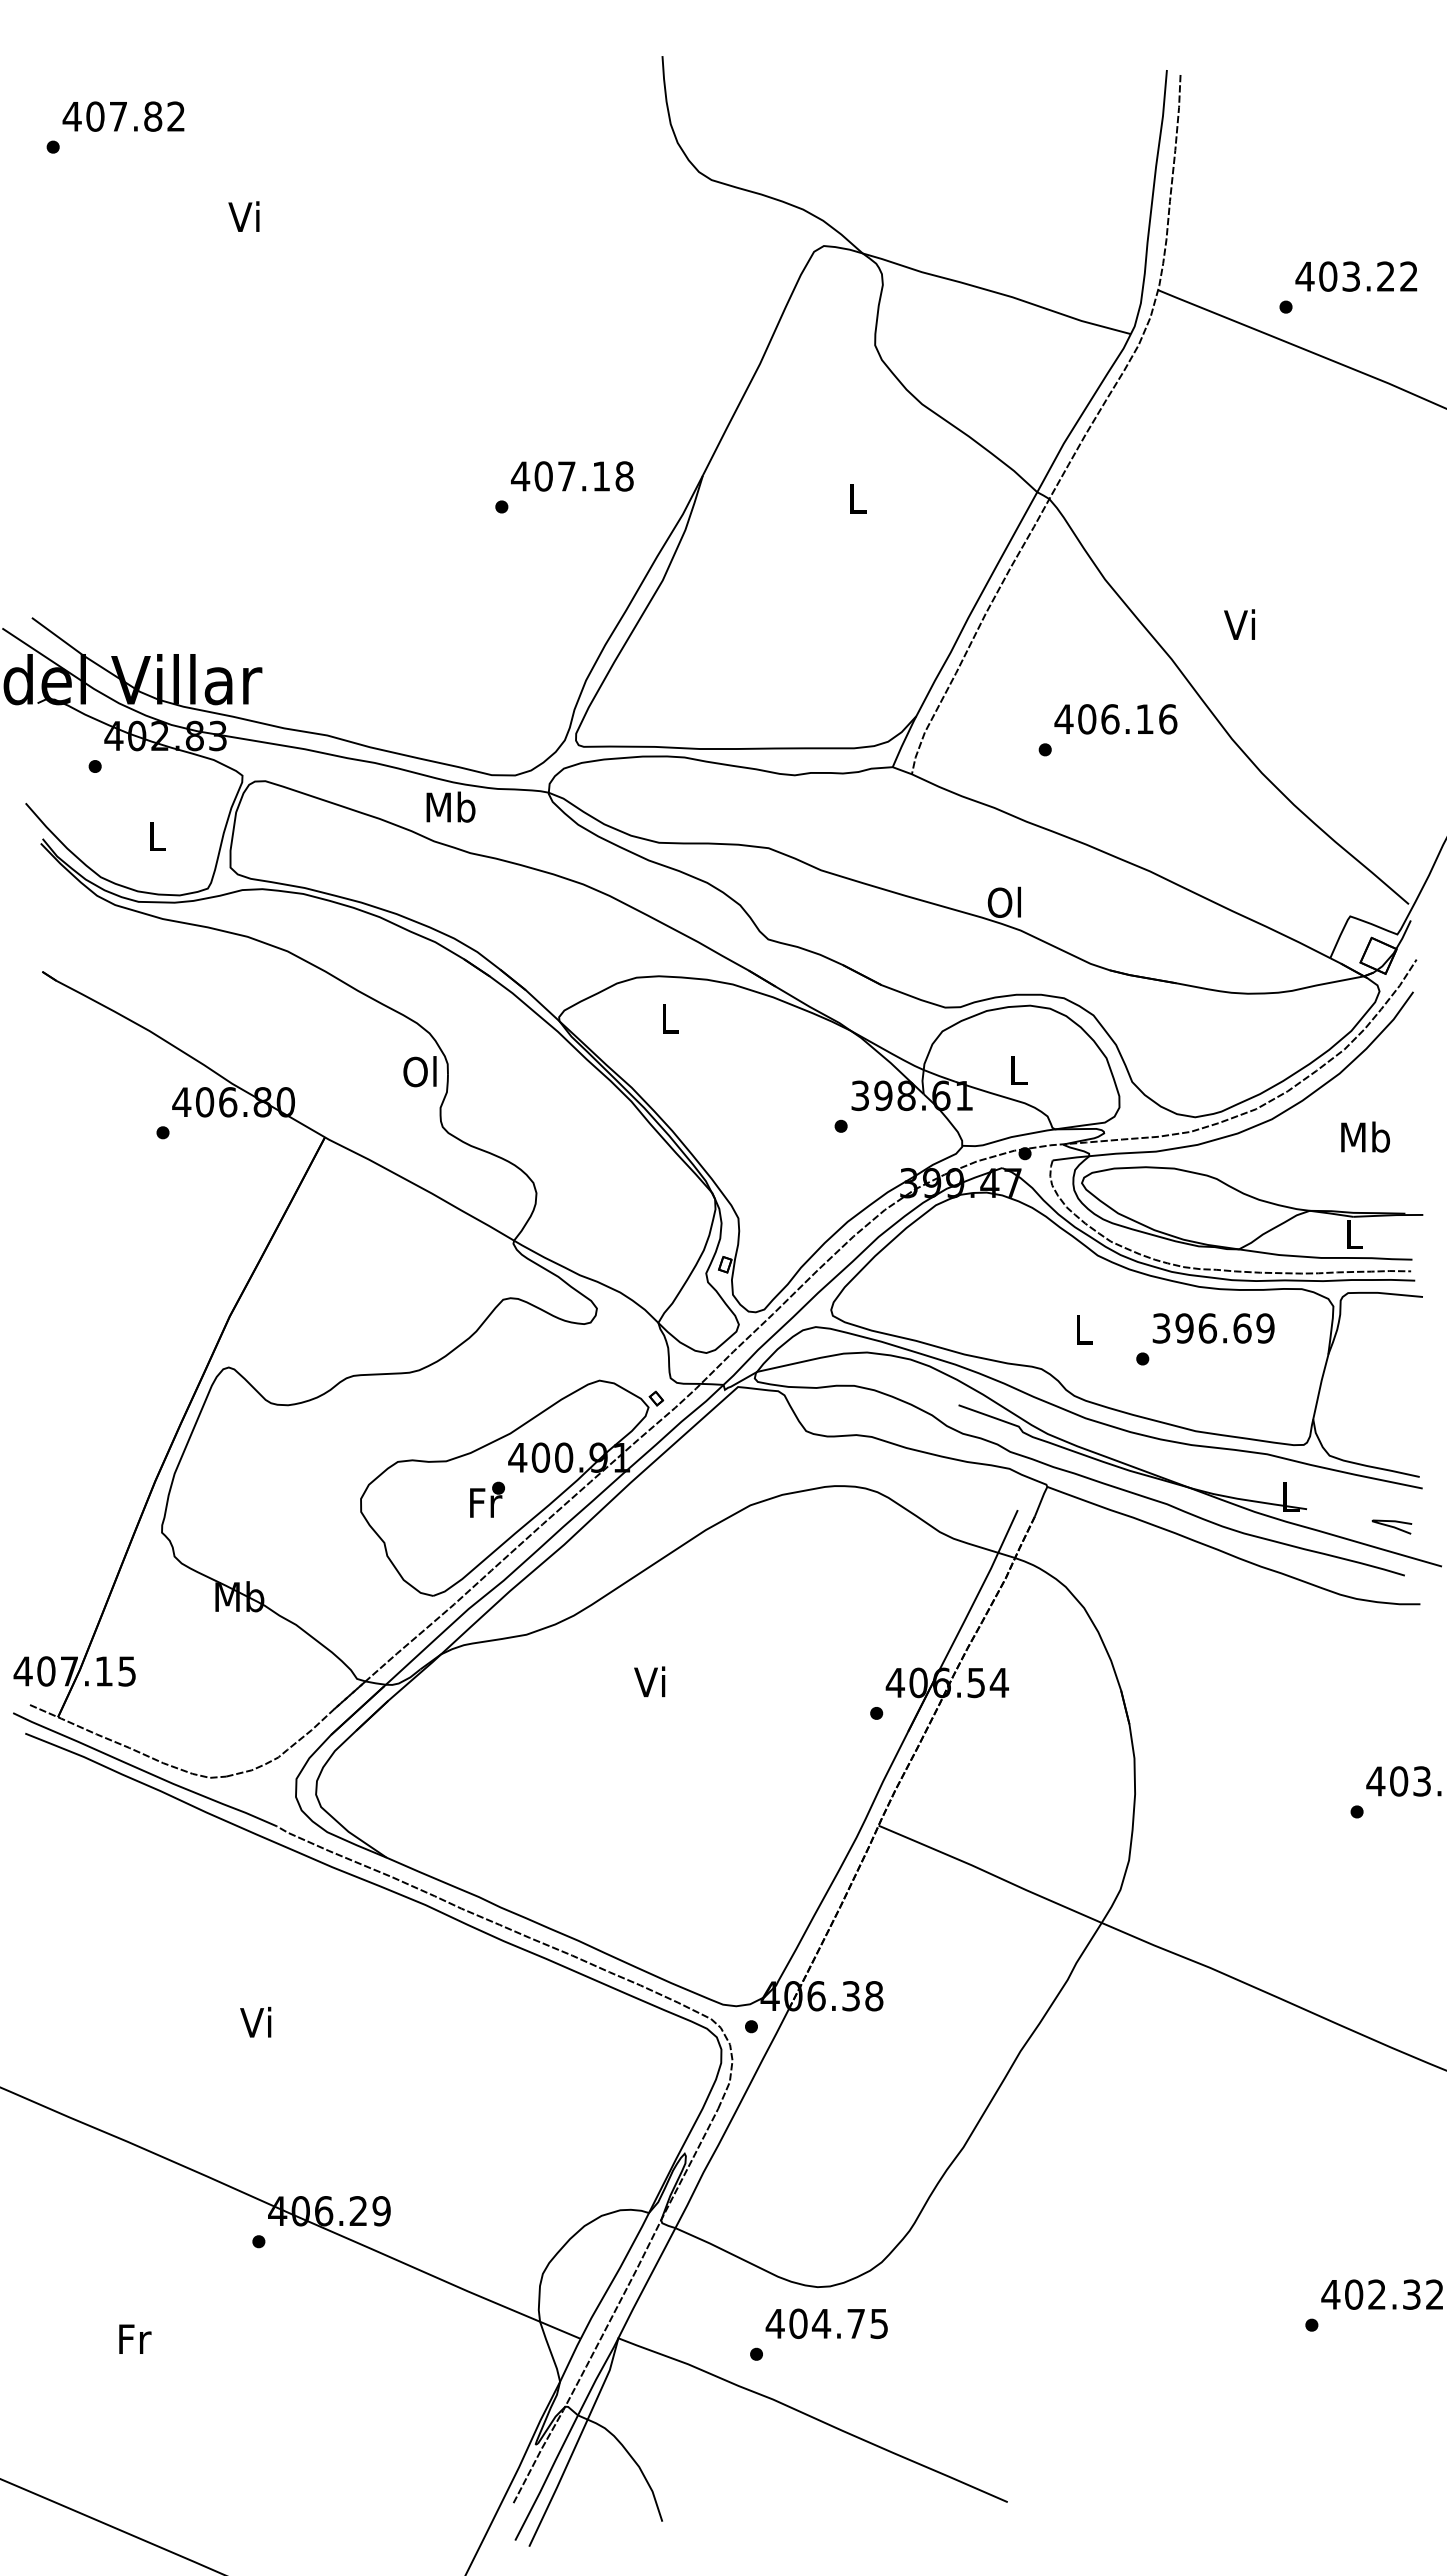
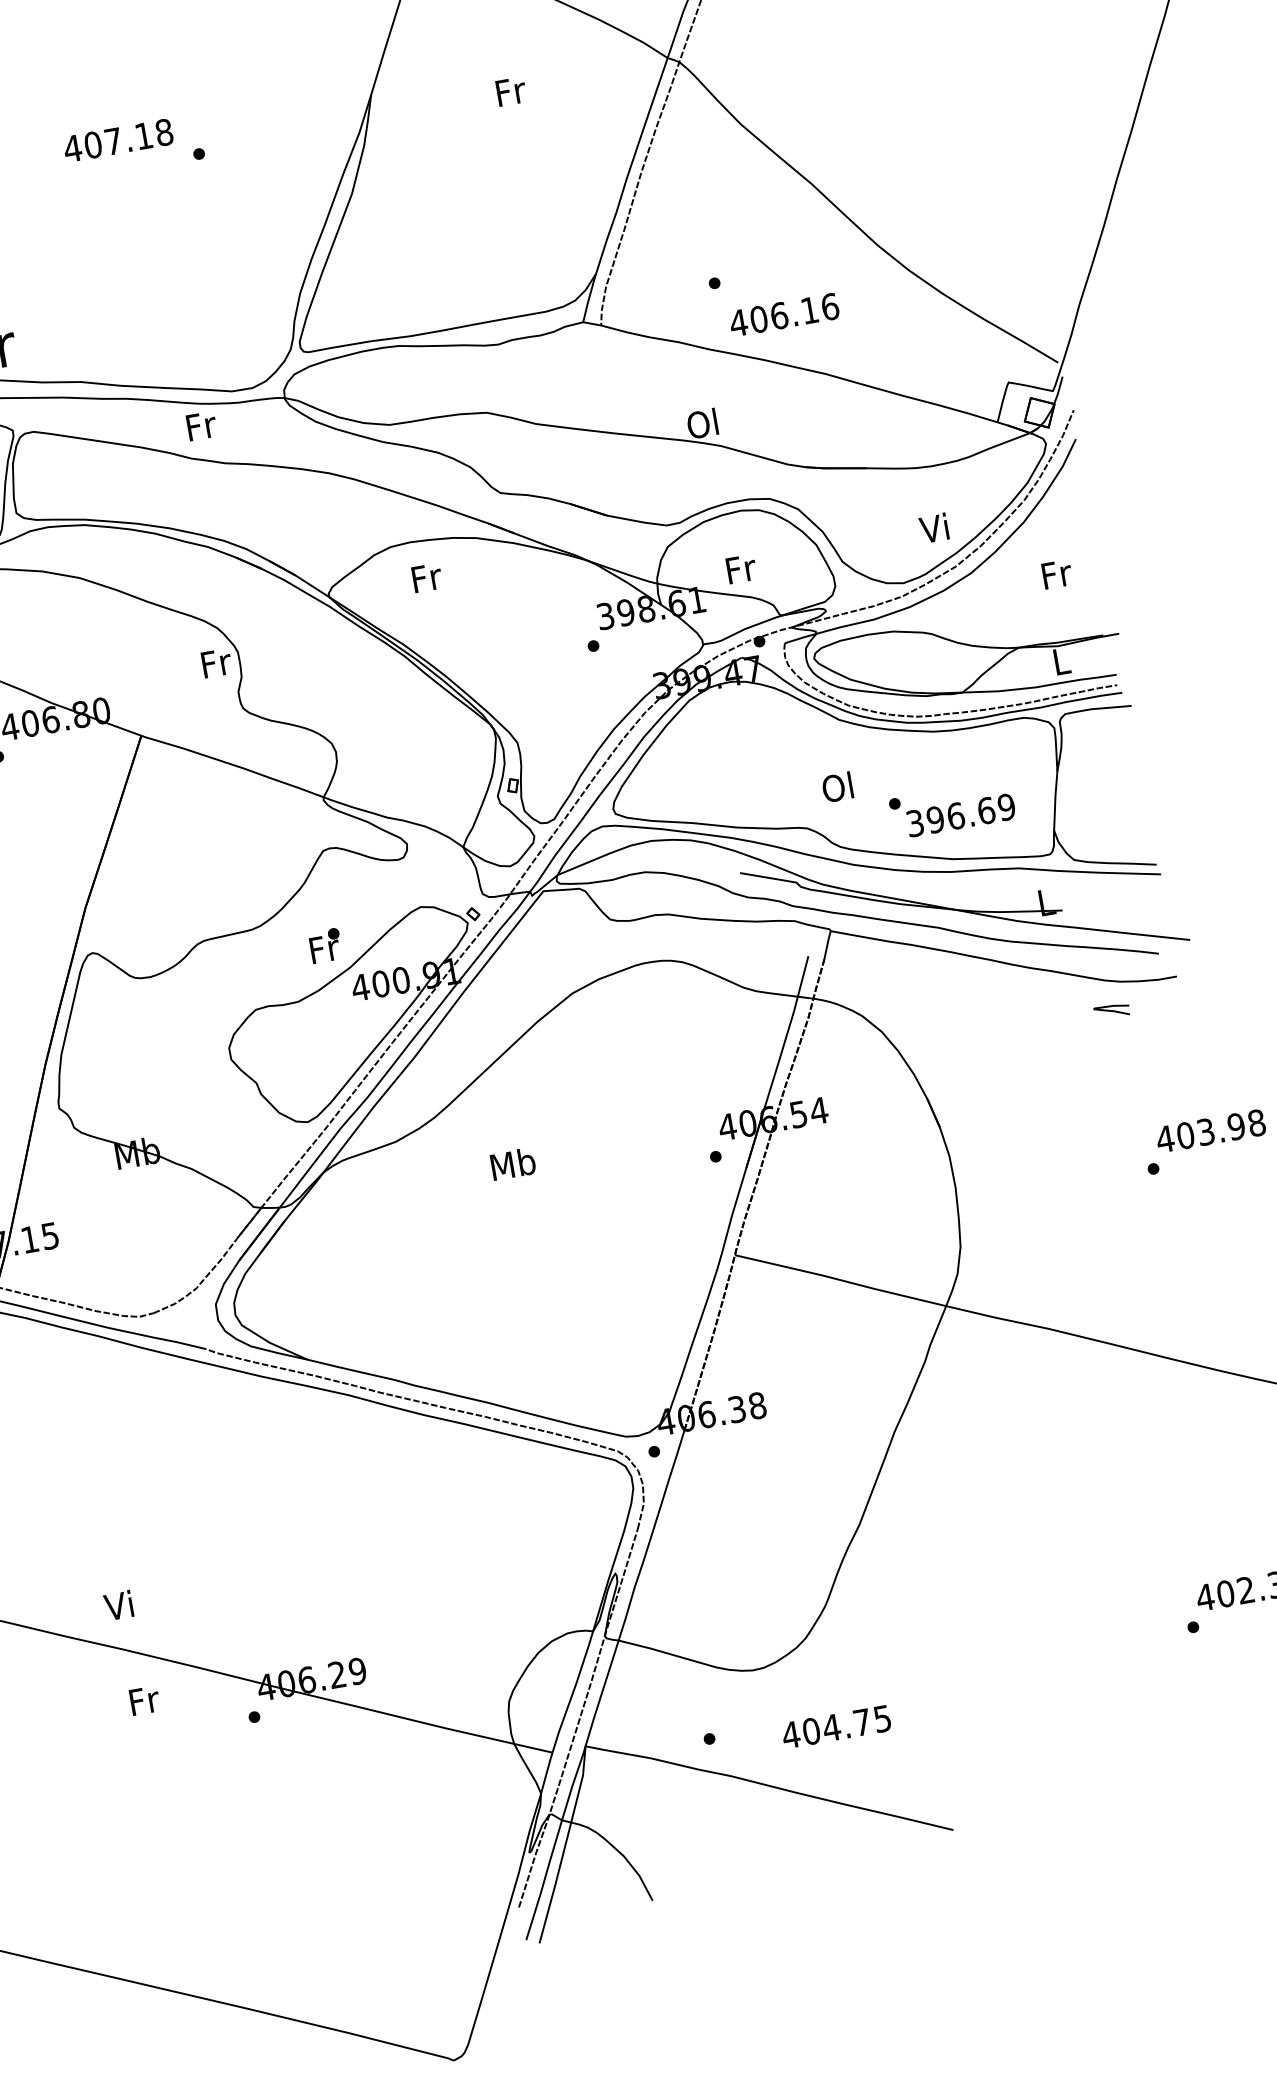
text: (572, 476) -> (118, 140), moved
text: (858, 498) -> (511, 91), L -> Fr
text: (1239, 624) -> (933, 528), moved
text: (1115, 719) -> (783, 315), moved
text: (450, 806) -> (200, 425), Mb -> Fr
text: (671, 1018) -> (427, 577), L -> Fr
text: (1019, 1069) -> (741, 568), L -> Fr
text: (420, 1071) -> (215, 663), Ol -> Fr
text: (1365, 1136) -> (1056, 573), Mb -> Fr
text: (1213, 1328) -> (961, 815), moved
text: (1082, 1329) -> (837, 787), L -> Ol
text: (487, 1499) -> (325, 945), moved
curve: (1391, 1526) -> (1111, 1010), moved
text: (651, 1681) -> (512, 1163), Vi -> Mb
text: (255, 2021) -> (118, 1604), moved
text: (826, 2323) -> (836, 1726), moved
text: (135, 2338) -> (145, 1699), moved

